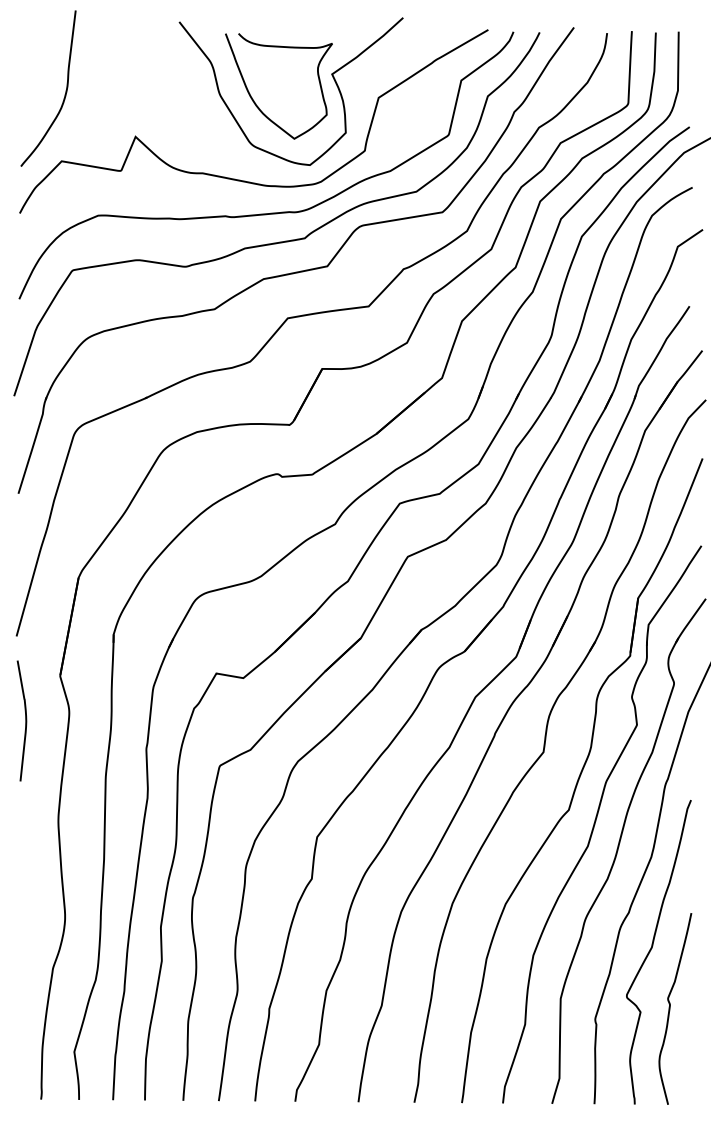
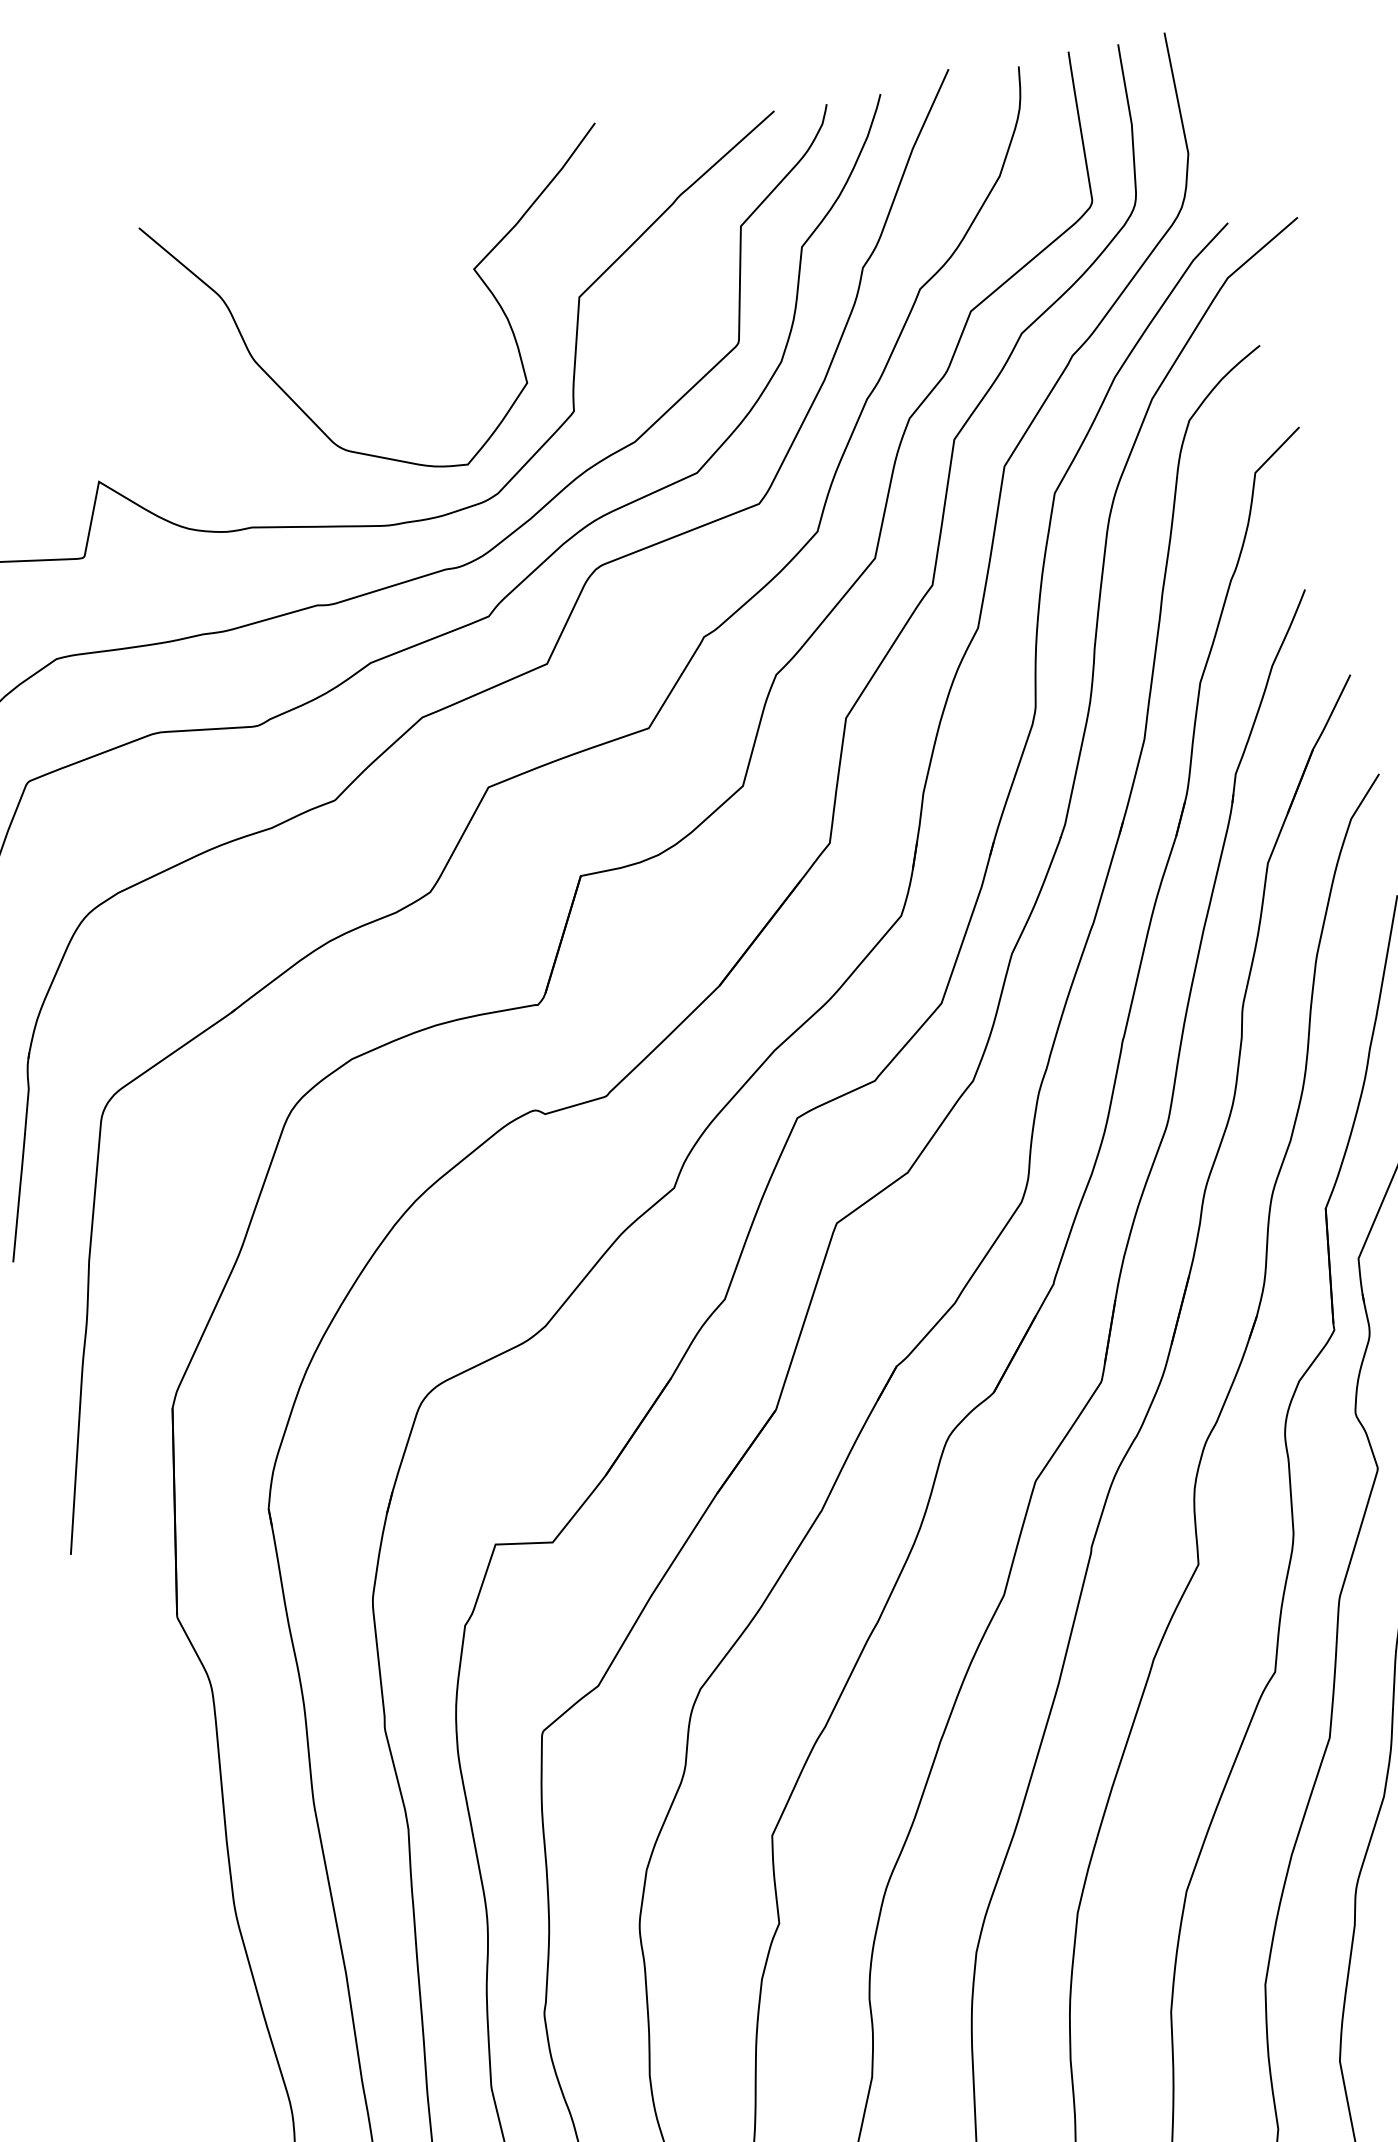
curve: (254, 100) -> (326, 356), removed
curve: (25, 720) -> (125, 1722), removed

